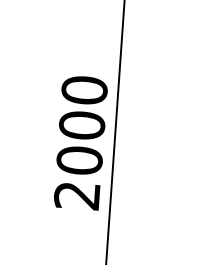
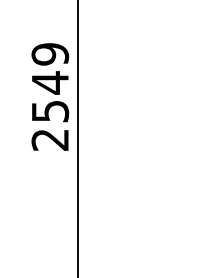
text: (82, 125) -> (50, 82), 2000 -> 2549

